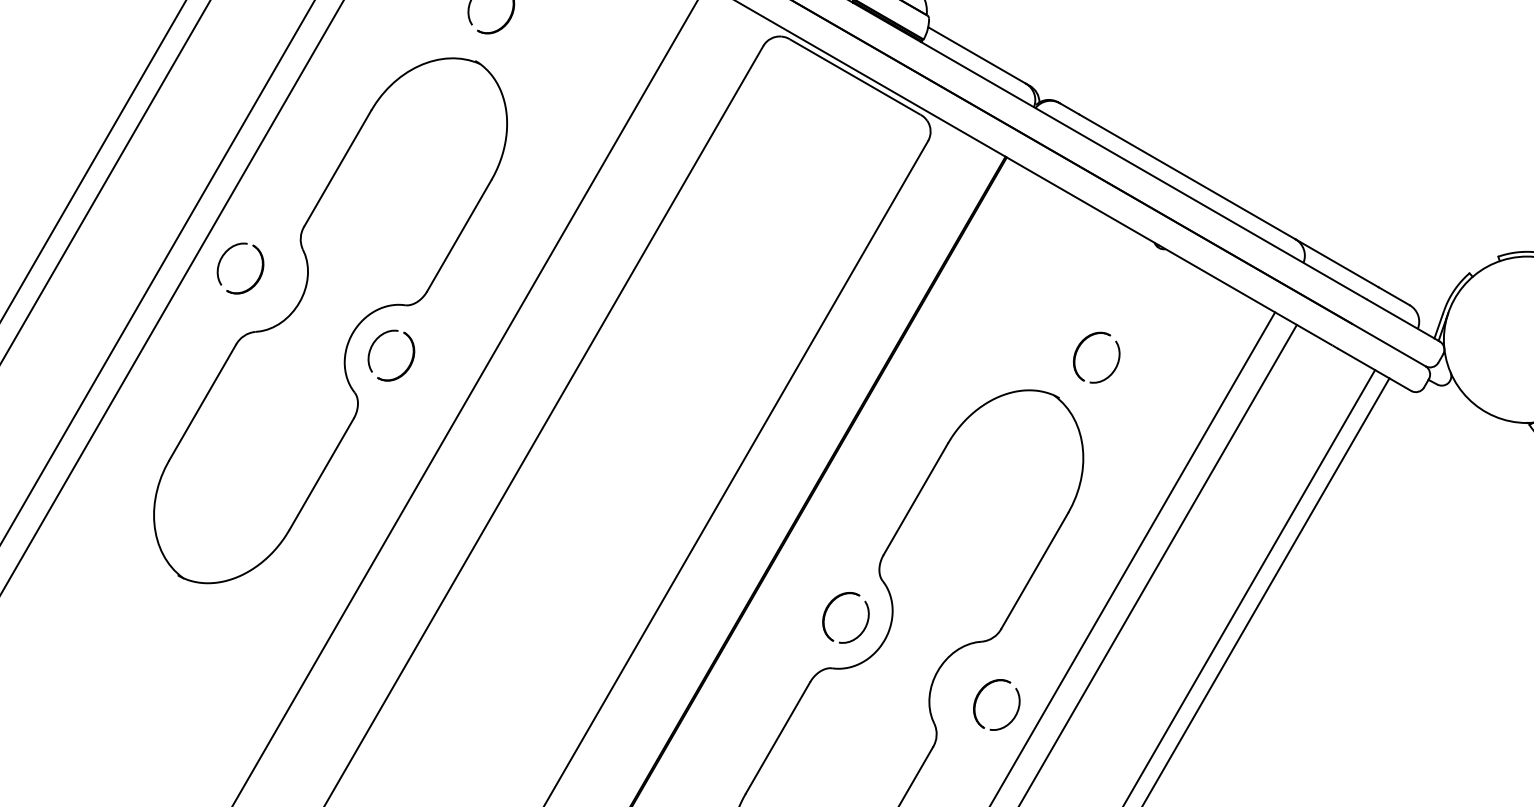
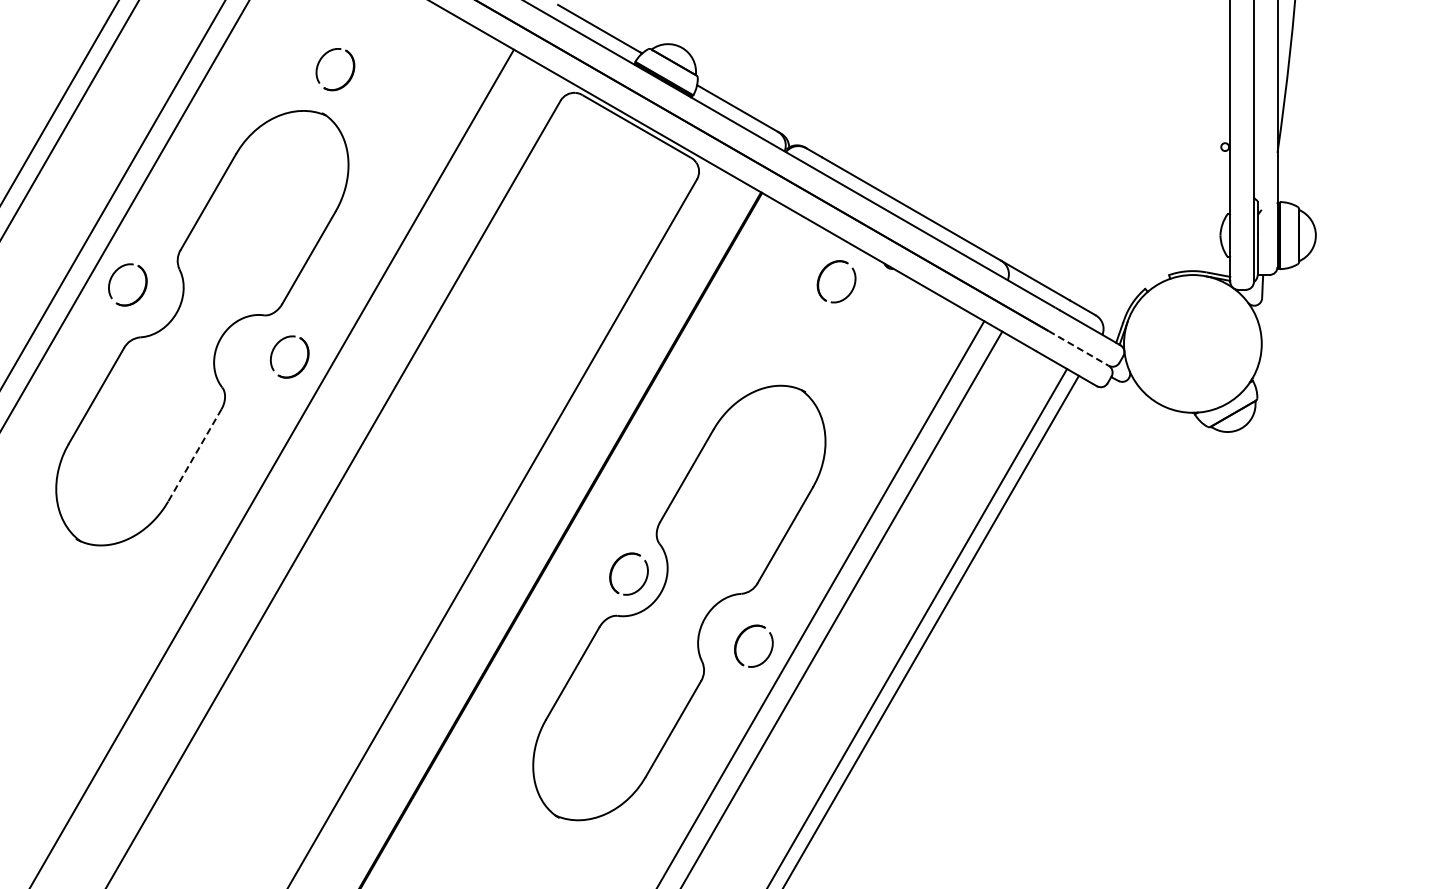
part: (376, 341) -> (277, 345), moved
line: (1388, 345) -> (1078, 348), solid -> dashed
part: (1080, 346) -> (823, 272), moved
line: (321, 474) -> (194, 455), solid -> dashed

